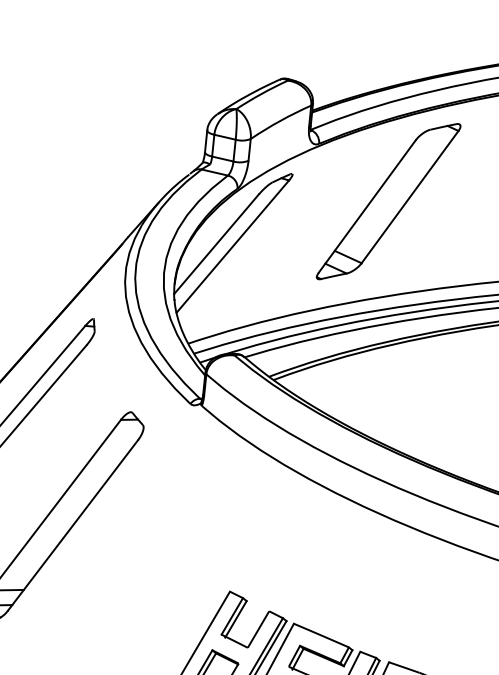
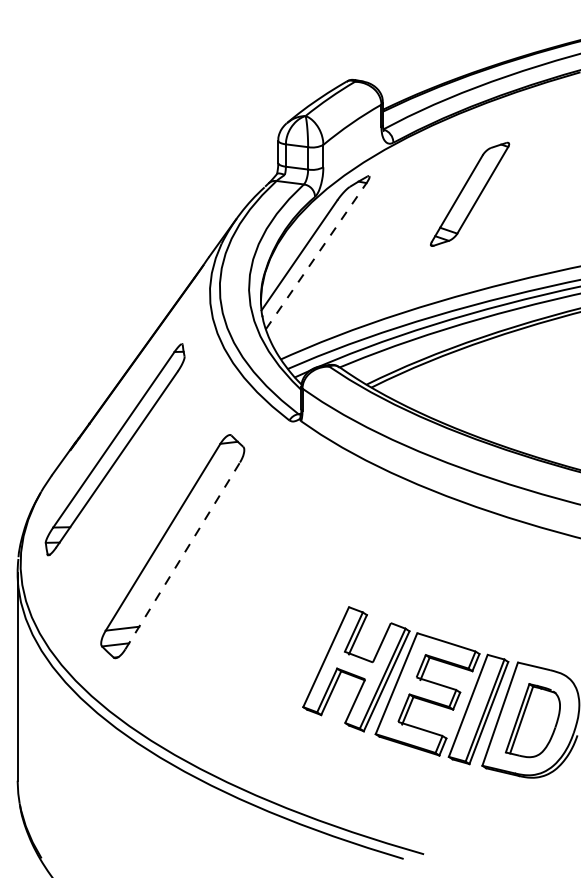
part: (388, 201) -> (469, 194), size x0.6
line: (233, 246) -> (316, 256), solid -> dashed
line: (72, 524) -> (182, 555), solid -> dashed

